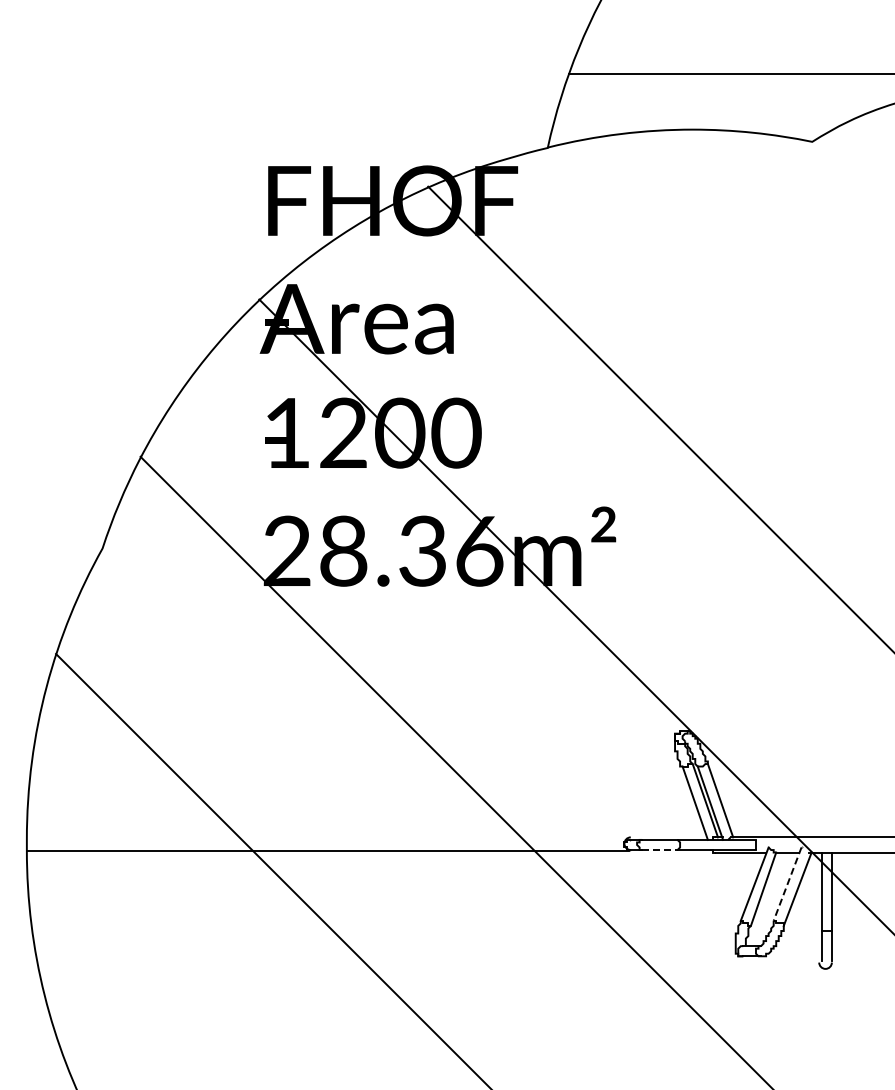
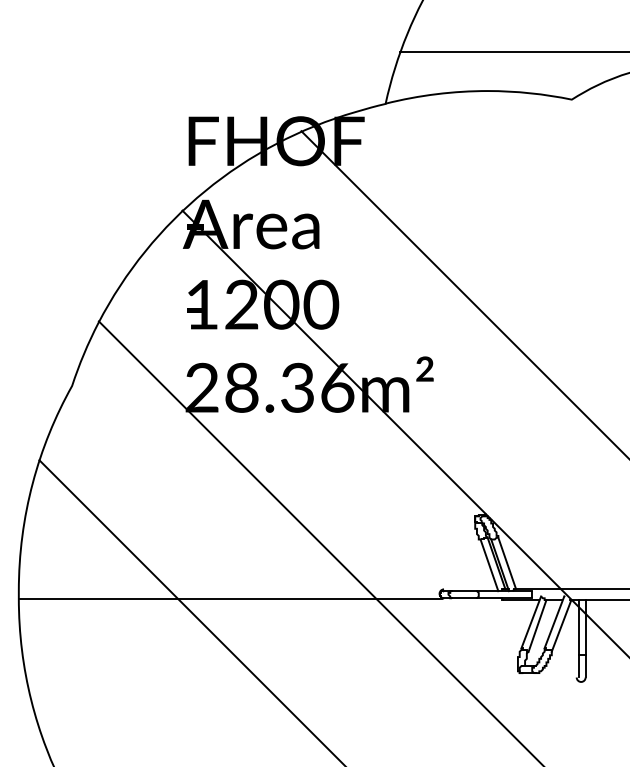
line: (659, 850) -> (464, 598), dashed -> solid
line: (787, 884) -> (554, 622), dashed -> solid

